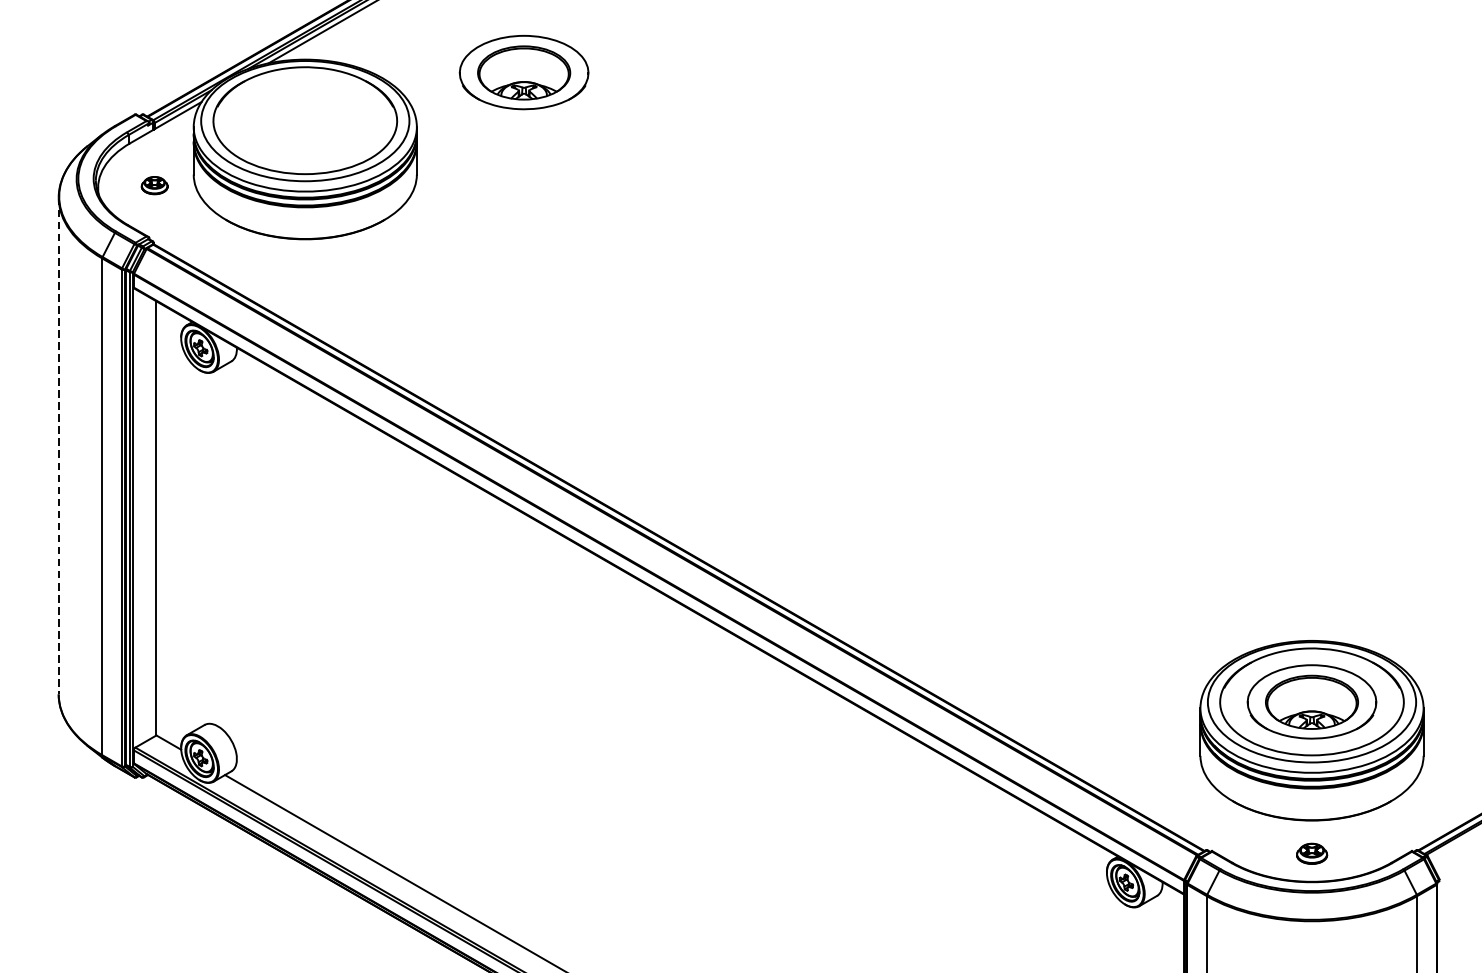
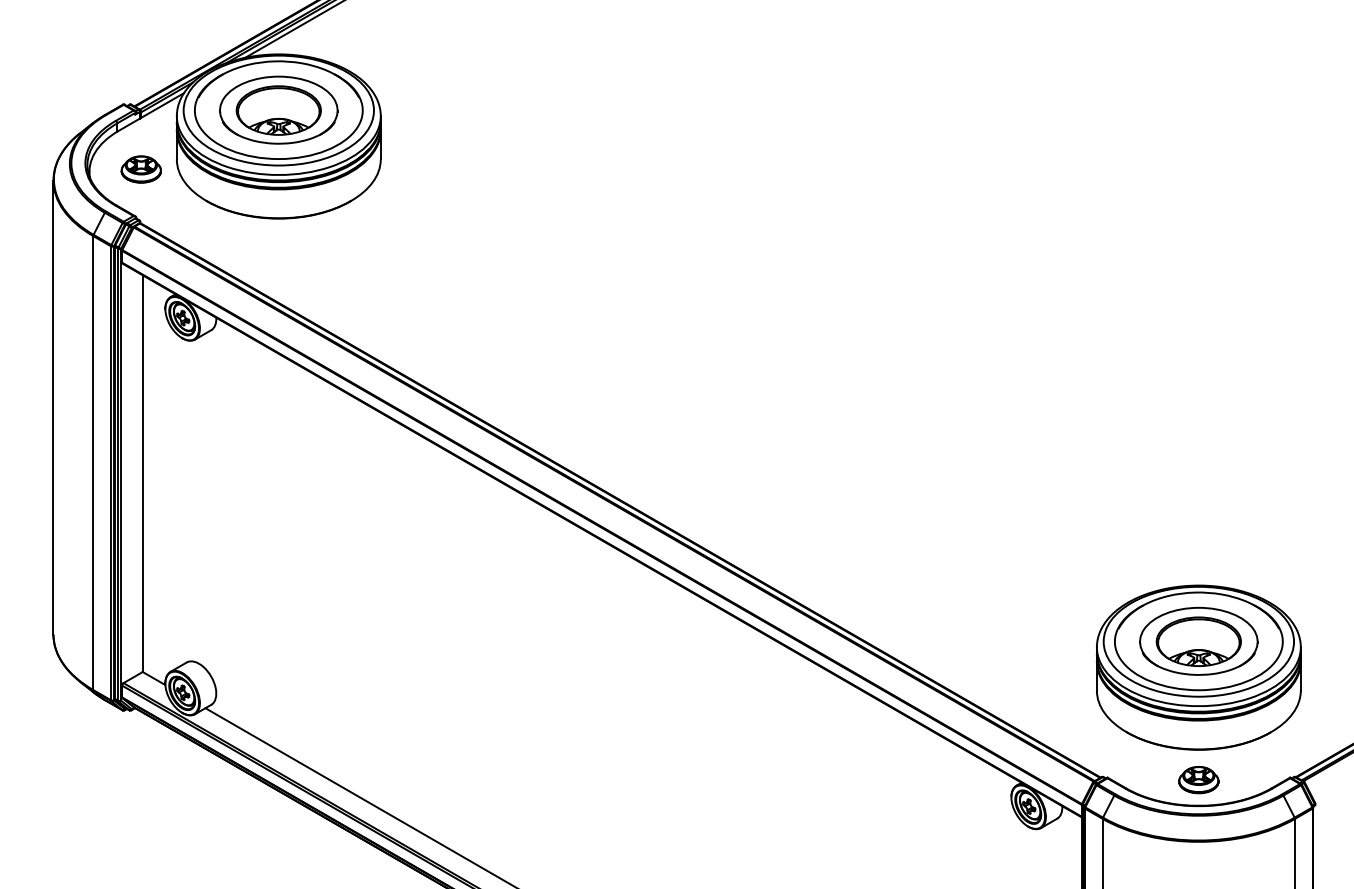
part: (523, 71) -> (278, 109), moved
part: (153, 185) -> (140, 169), size x1.67
line: (58, 446) -> (53, 407), dashed -> solid
part: (1311, 854) -> (1198, 780), size x1.43

